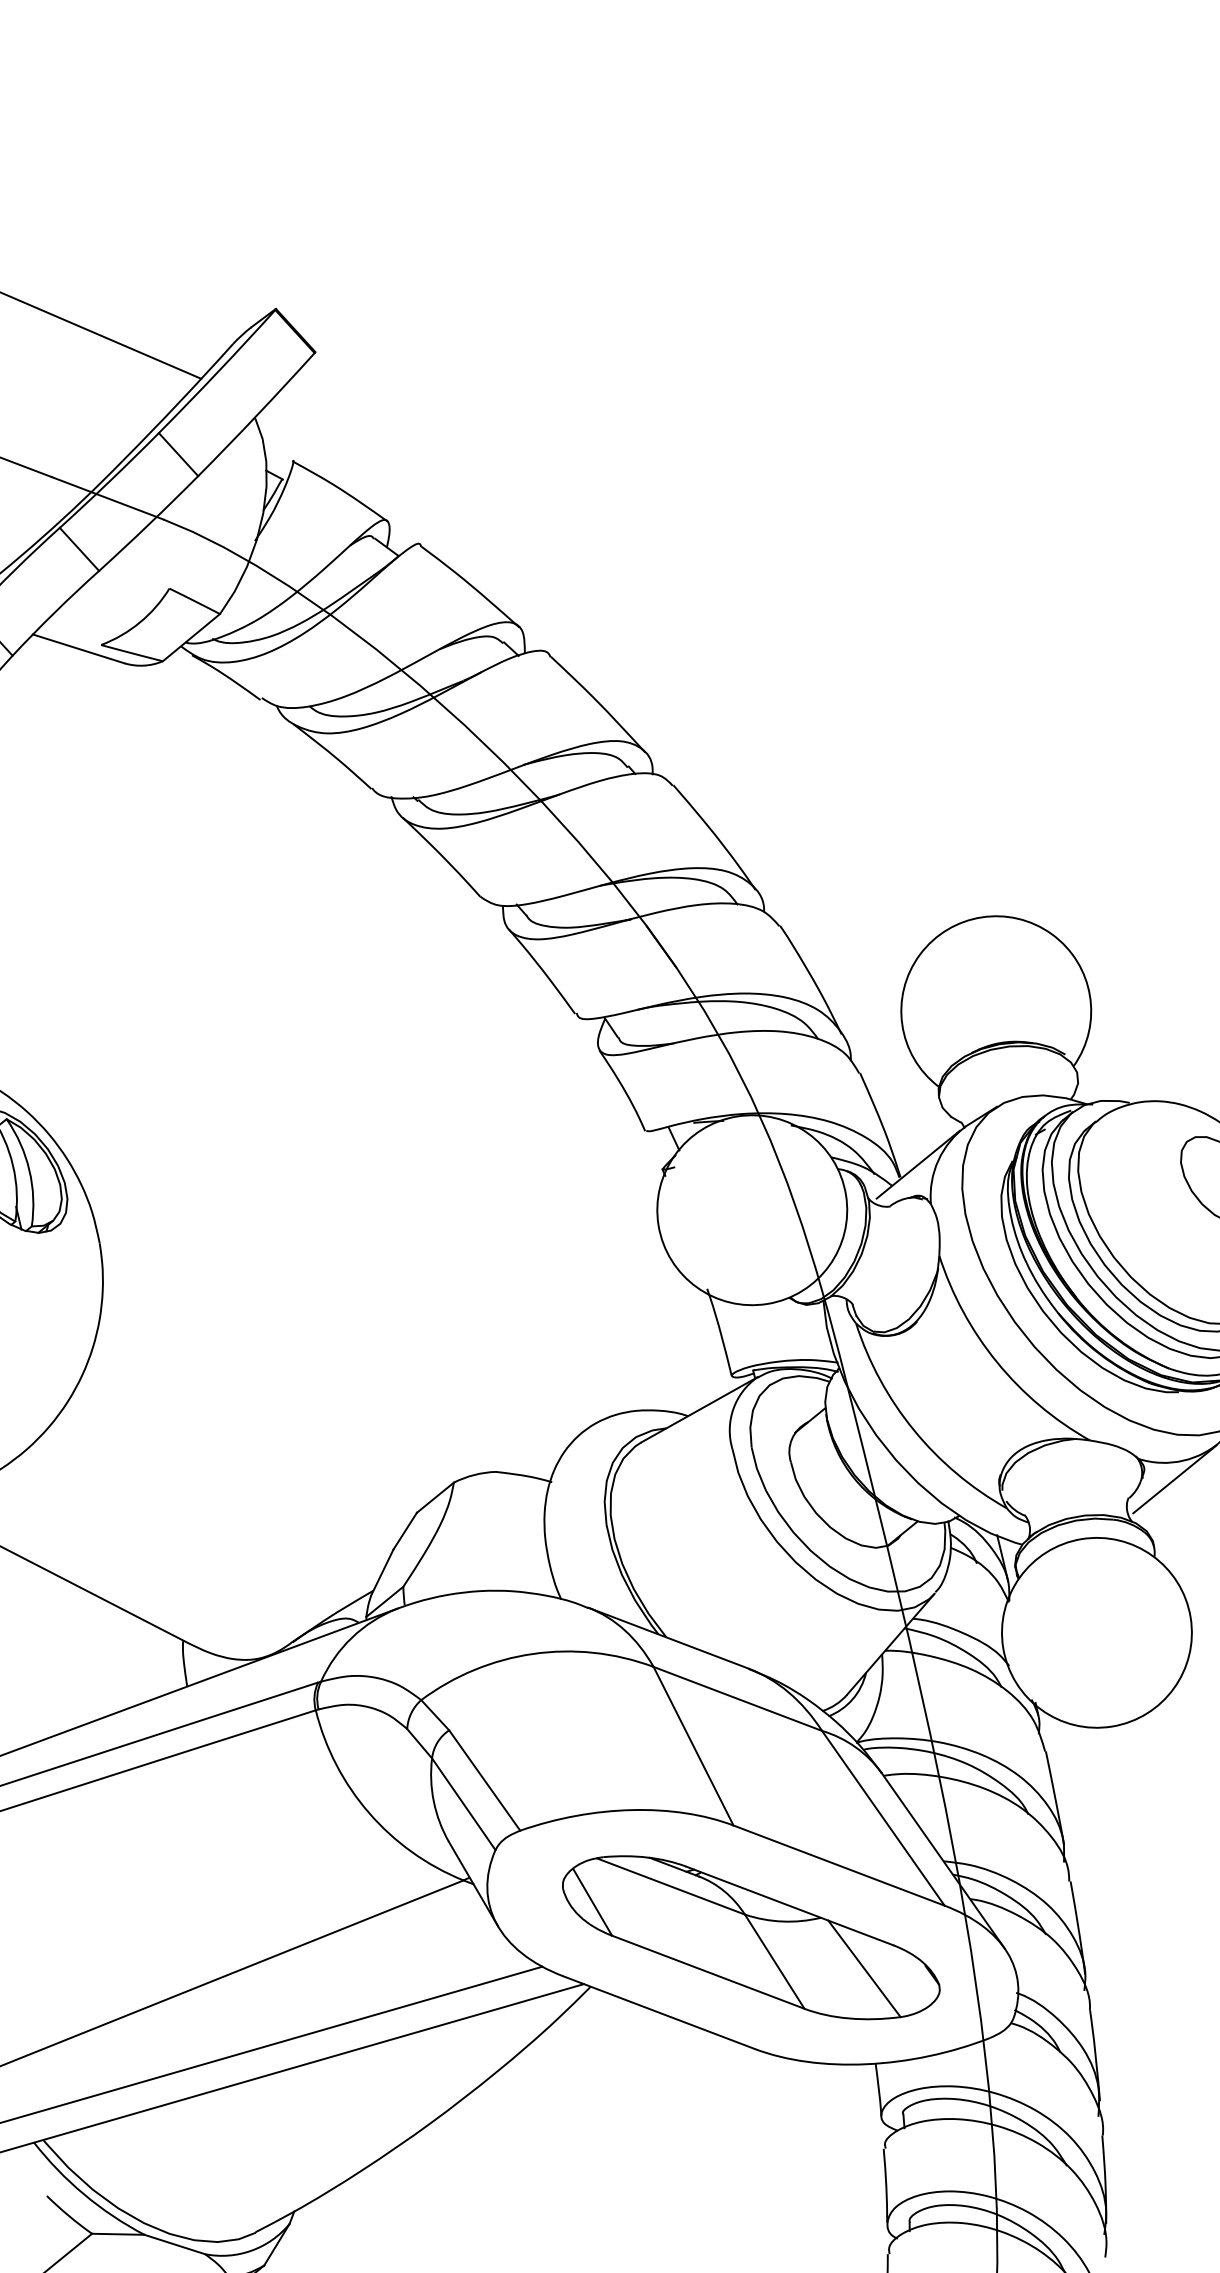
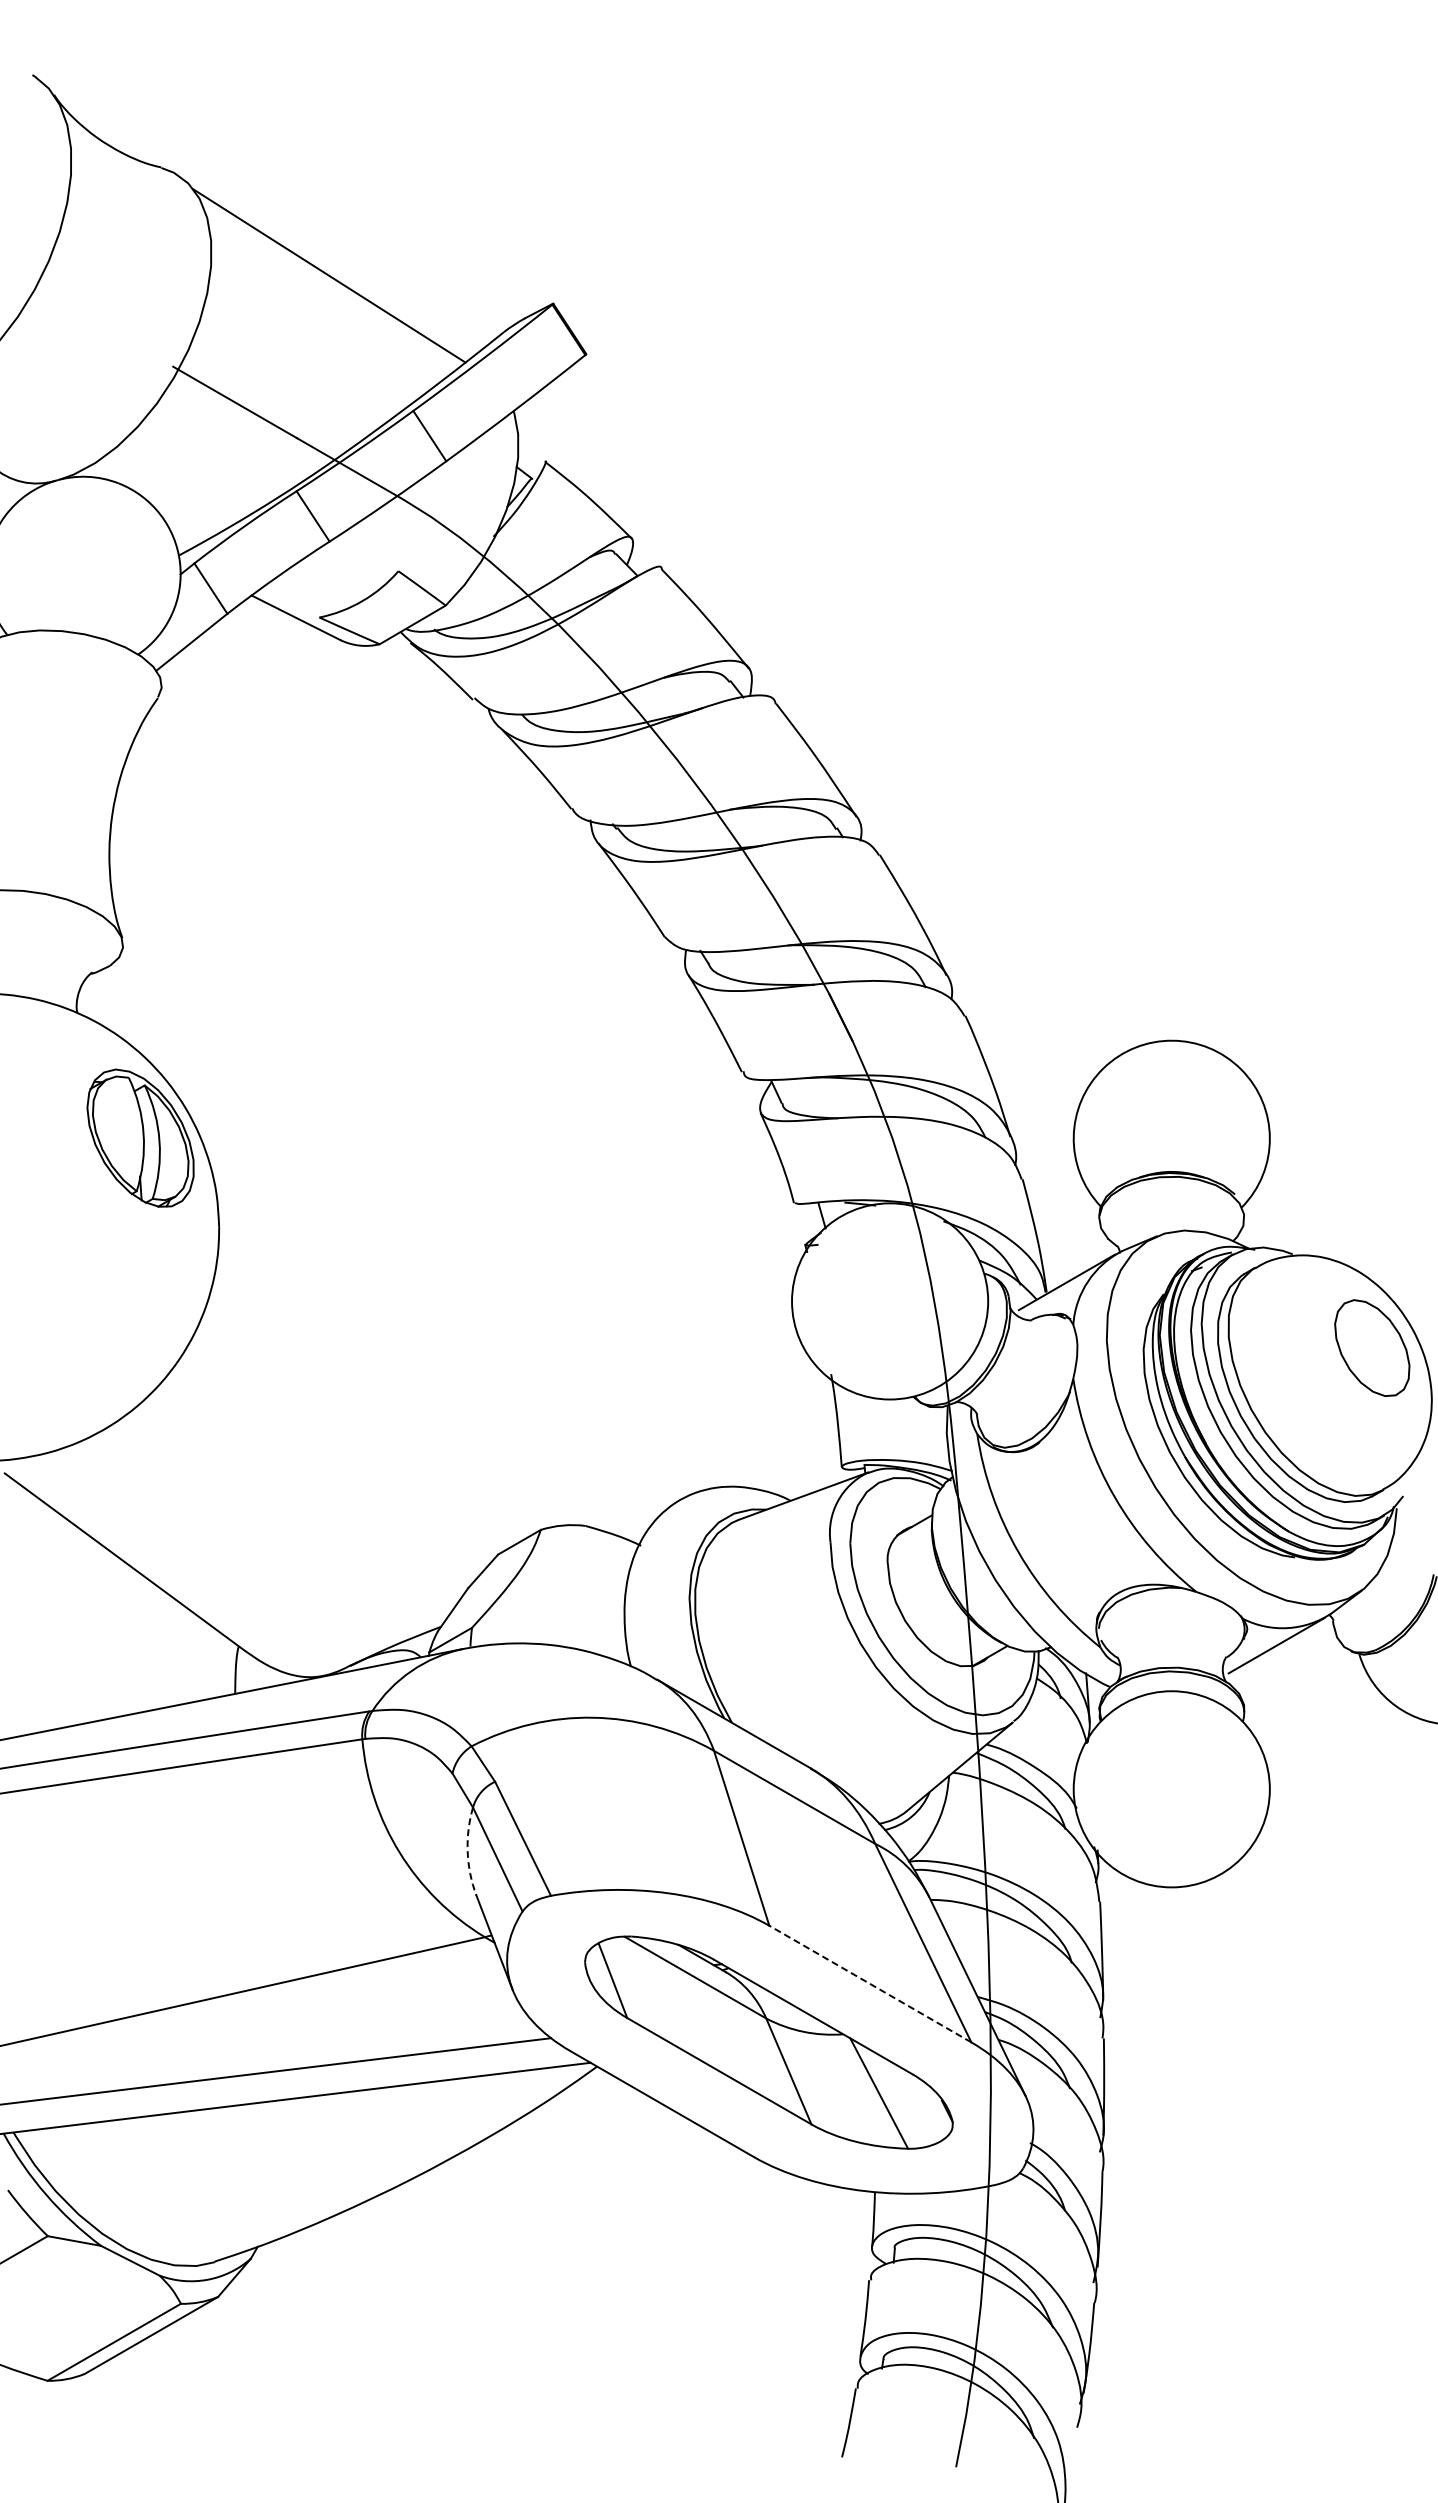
arc: (433, 1801) -> (467, 1851), solid -> dashed
line: (839, 1865) -> (870, 1984), solid -> dashed

